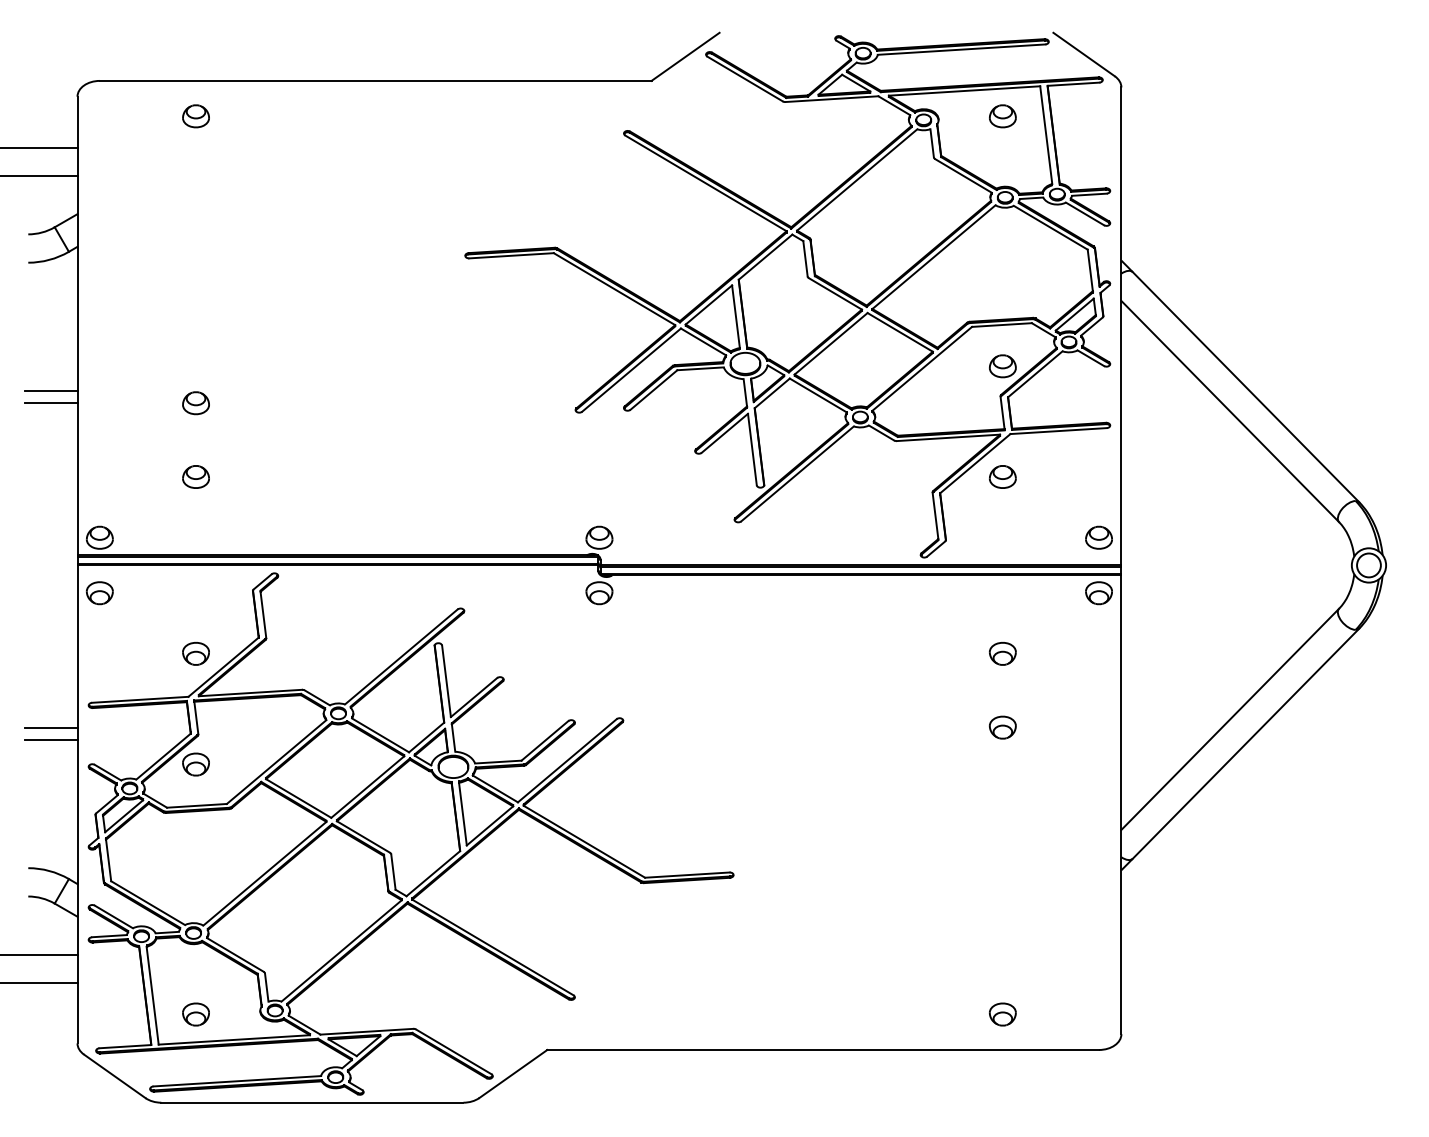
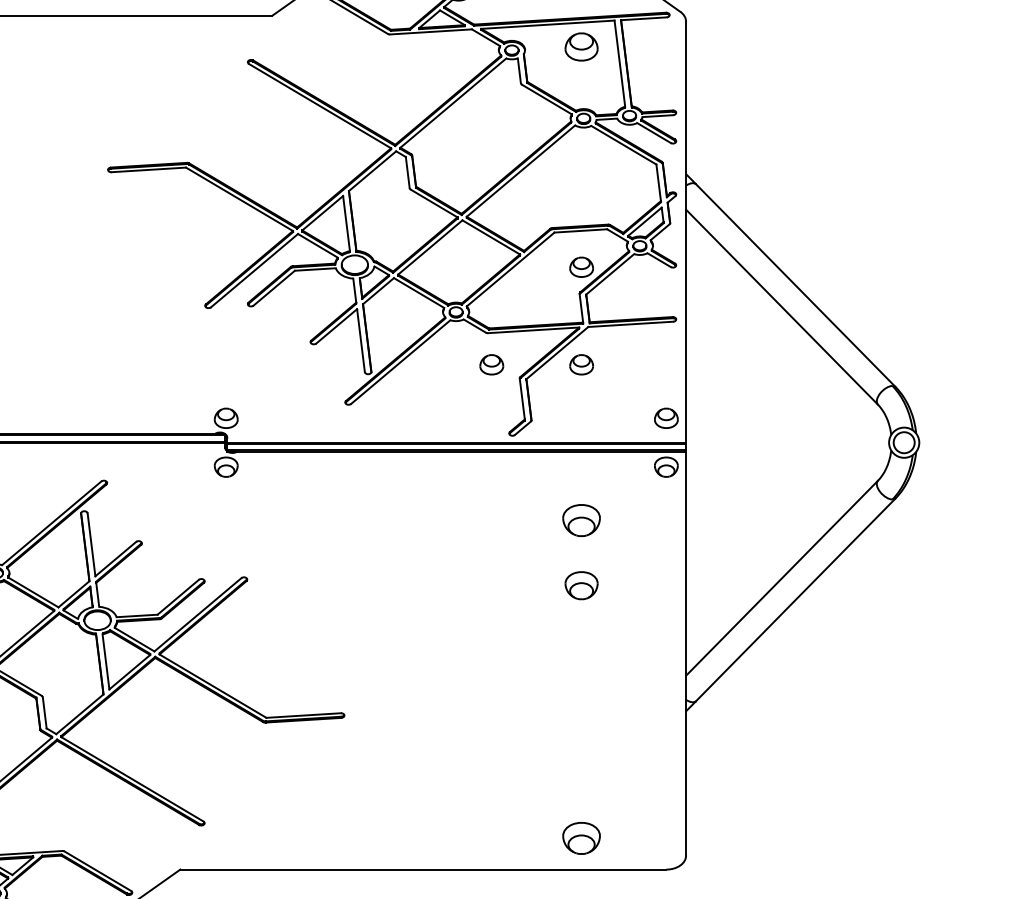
part: (1002, 116) -> (581, 47), size x1.4
part: (900, 476) -> (491, 364), added
part: (1002, 653) -> (581, 520), size x1.6
part: (1002, 727) -> (581, 585), size x1.4
part: (1002, 1014) -> (581, 838), size x1.6

